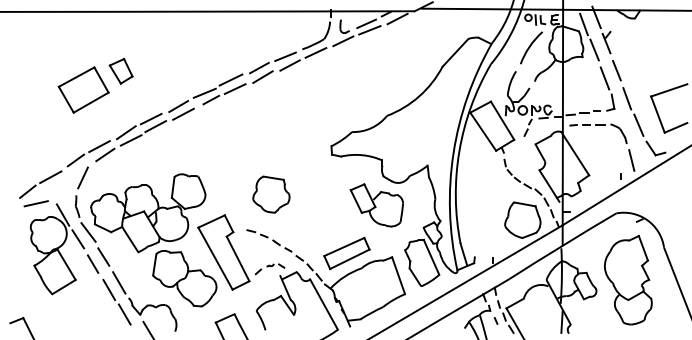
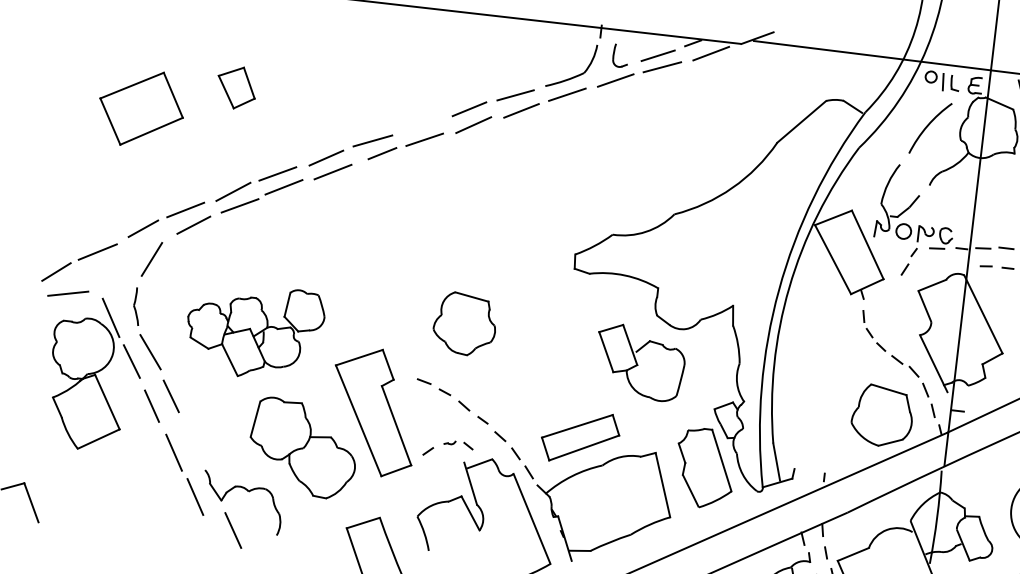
line: (230, 79) -> (418, 122), removed
part: (83, 89) -> (141, 107), moved
part: (148, 213) -> (254, 331), size x0.7
line: (119, 282) -> (192, 442), removed

